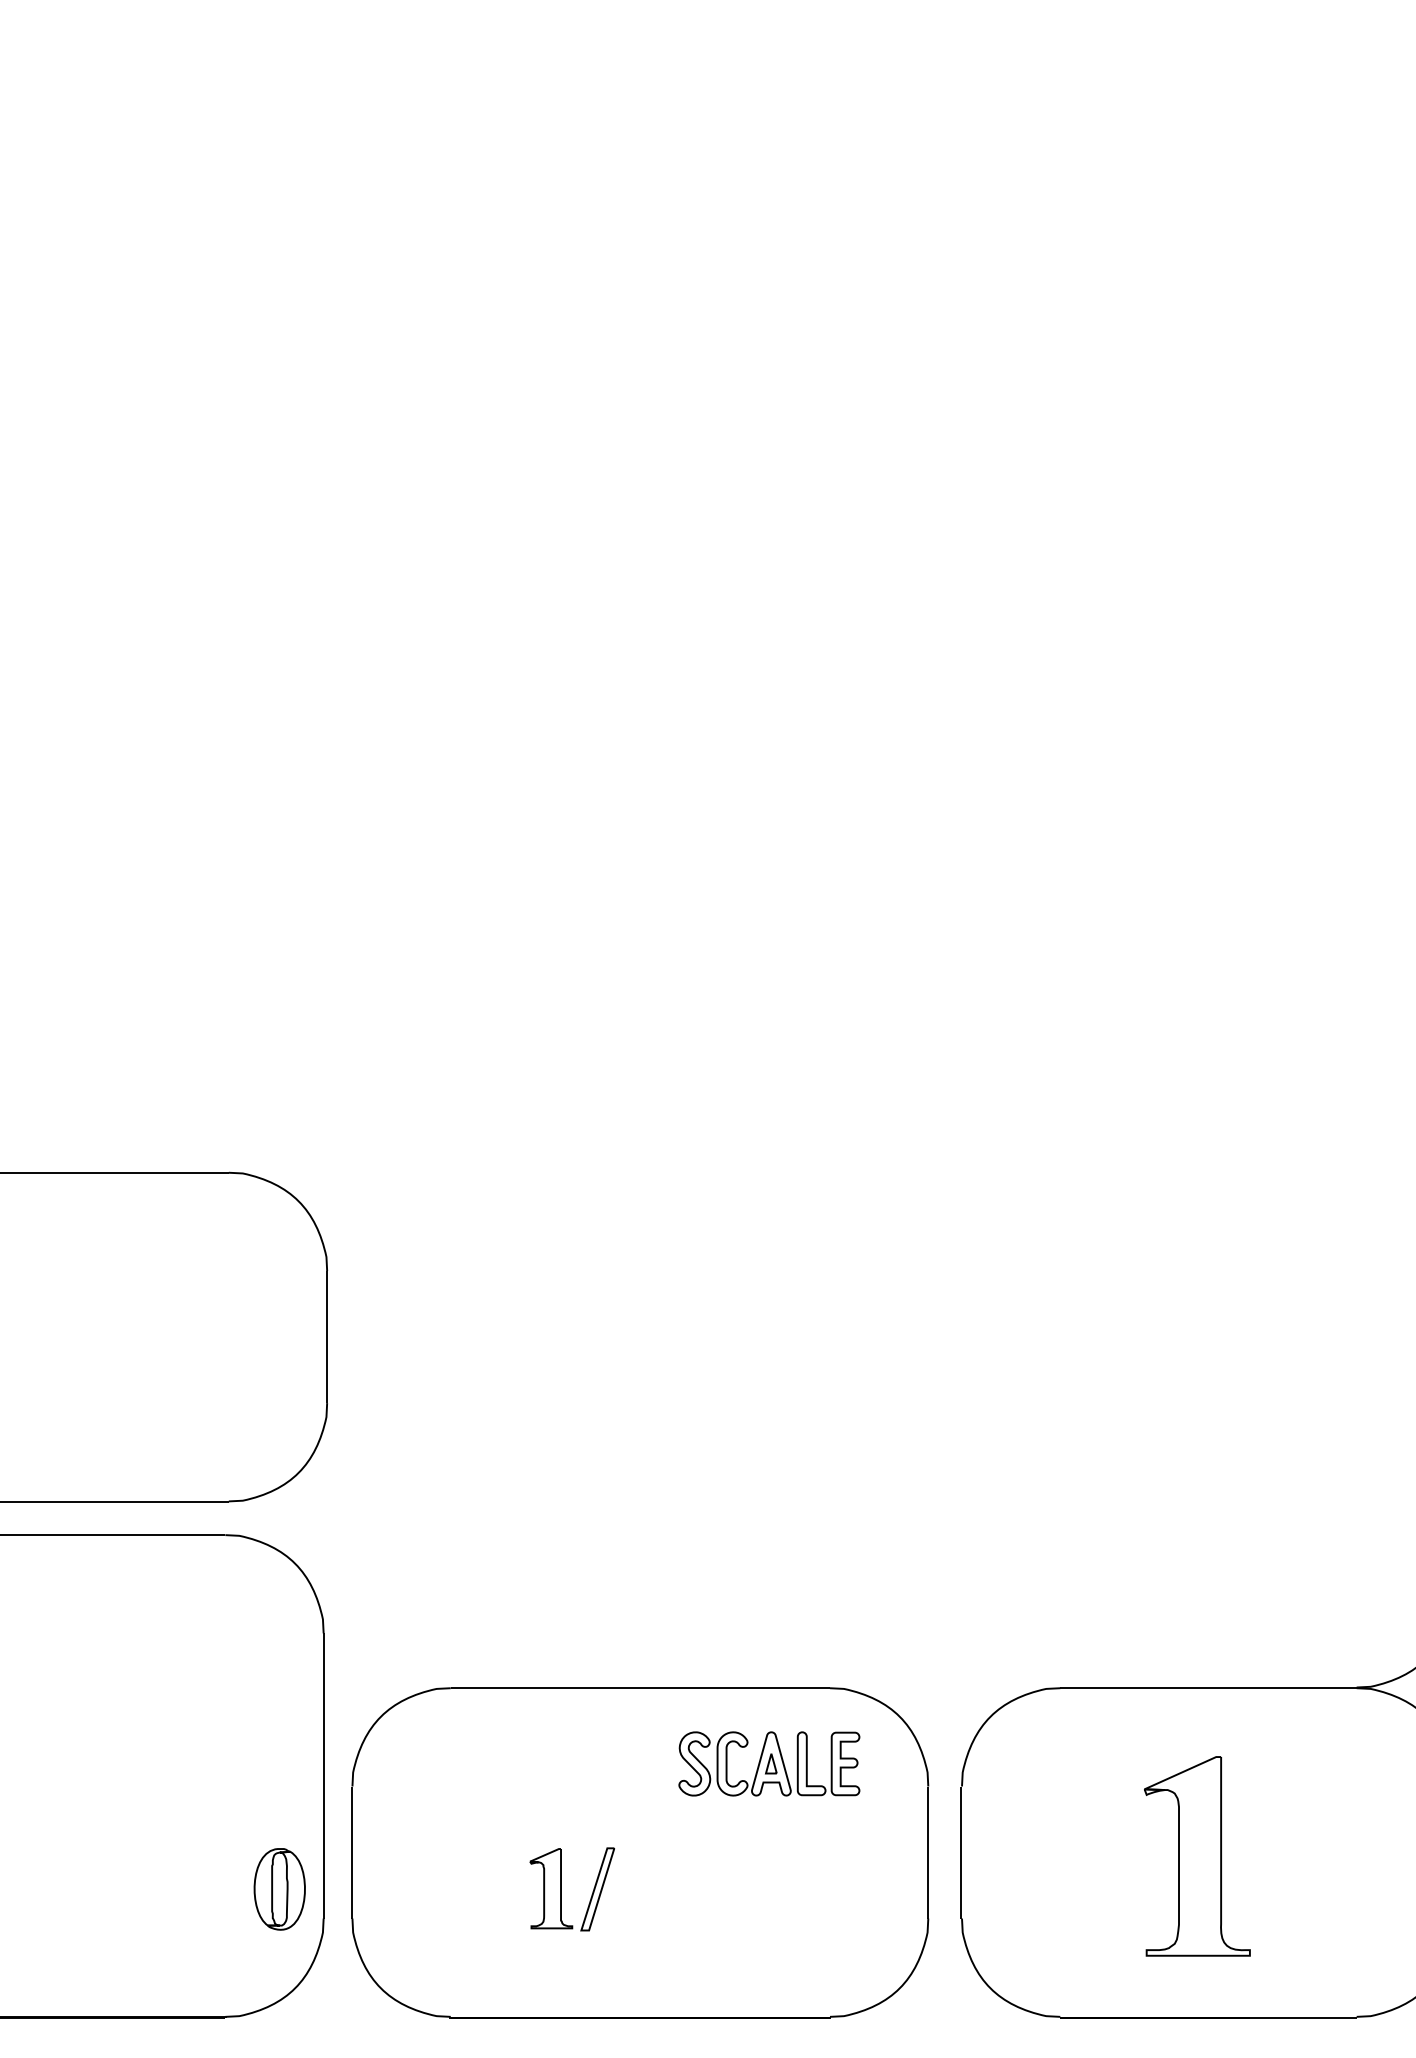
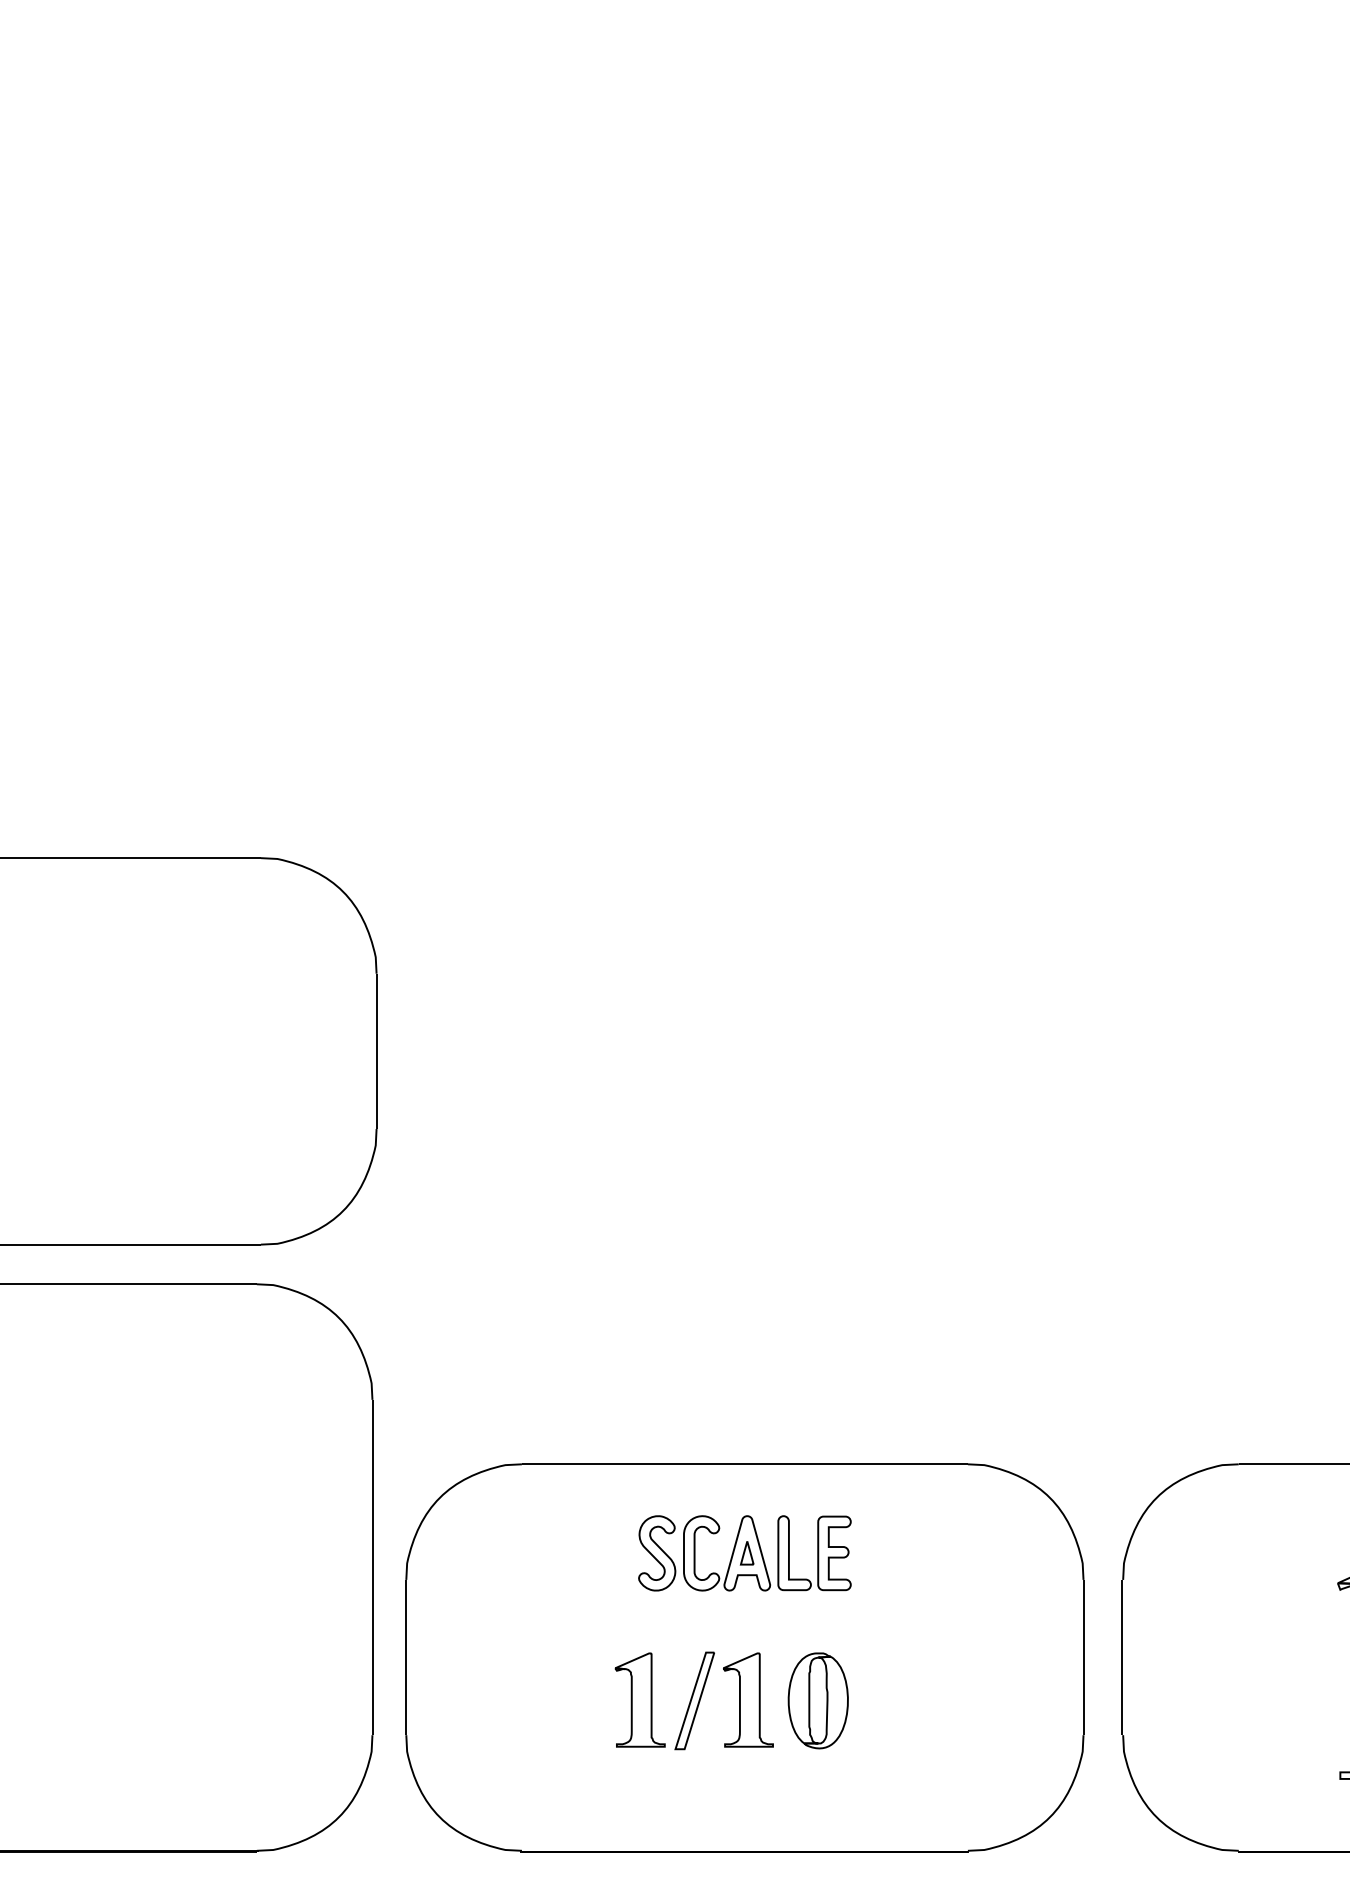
part: (769, 1763) -> (745, 1552), moved
part: (643, 1888) -> (748, 1699), added
part: (279, 1889) -> (817, 1701), moved

